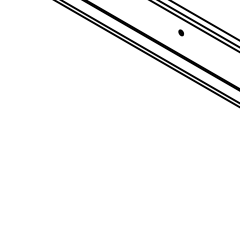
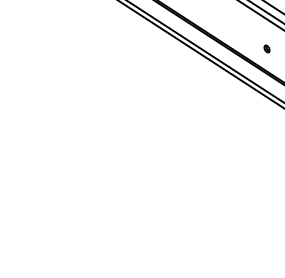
part: (180, 32) -> (266, 48), moved

